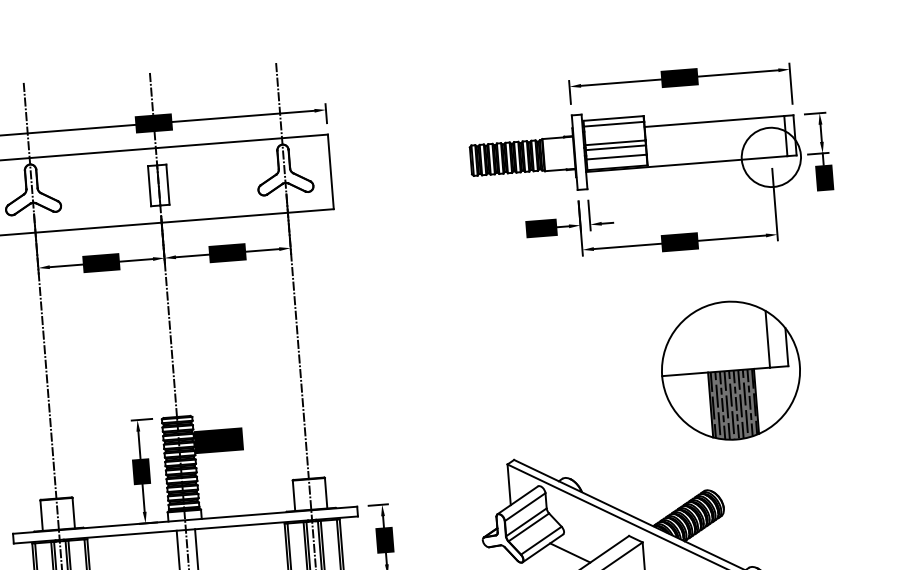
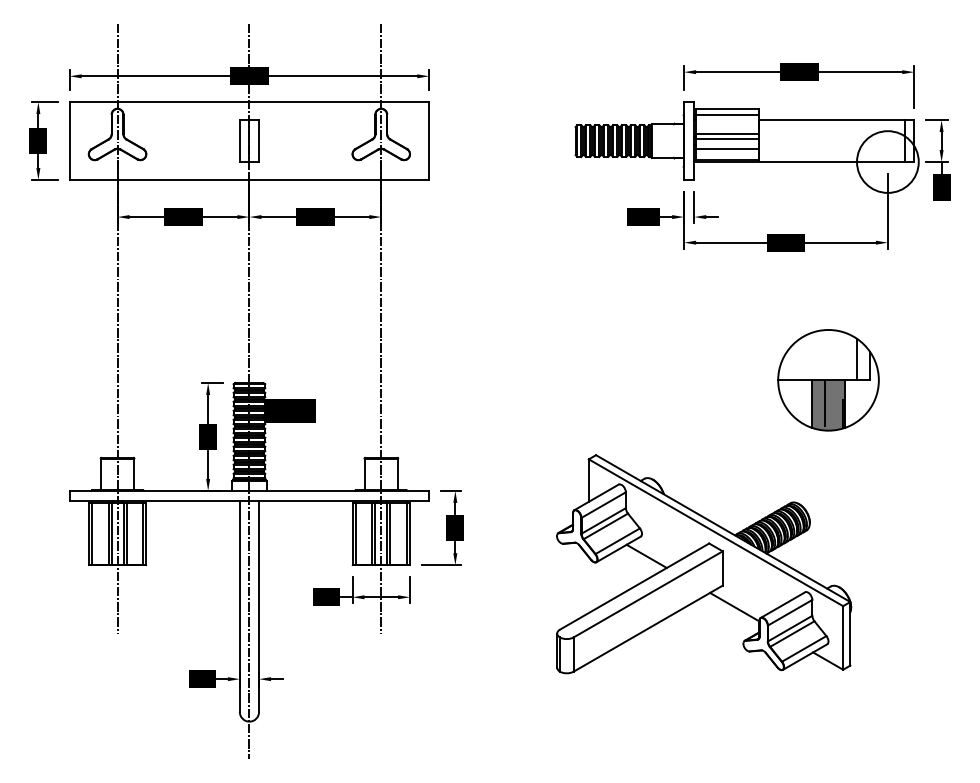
part: (730, 370) -> (828, 380), size x0.7

